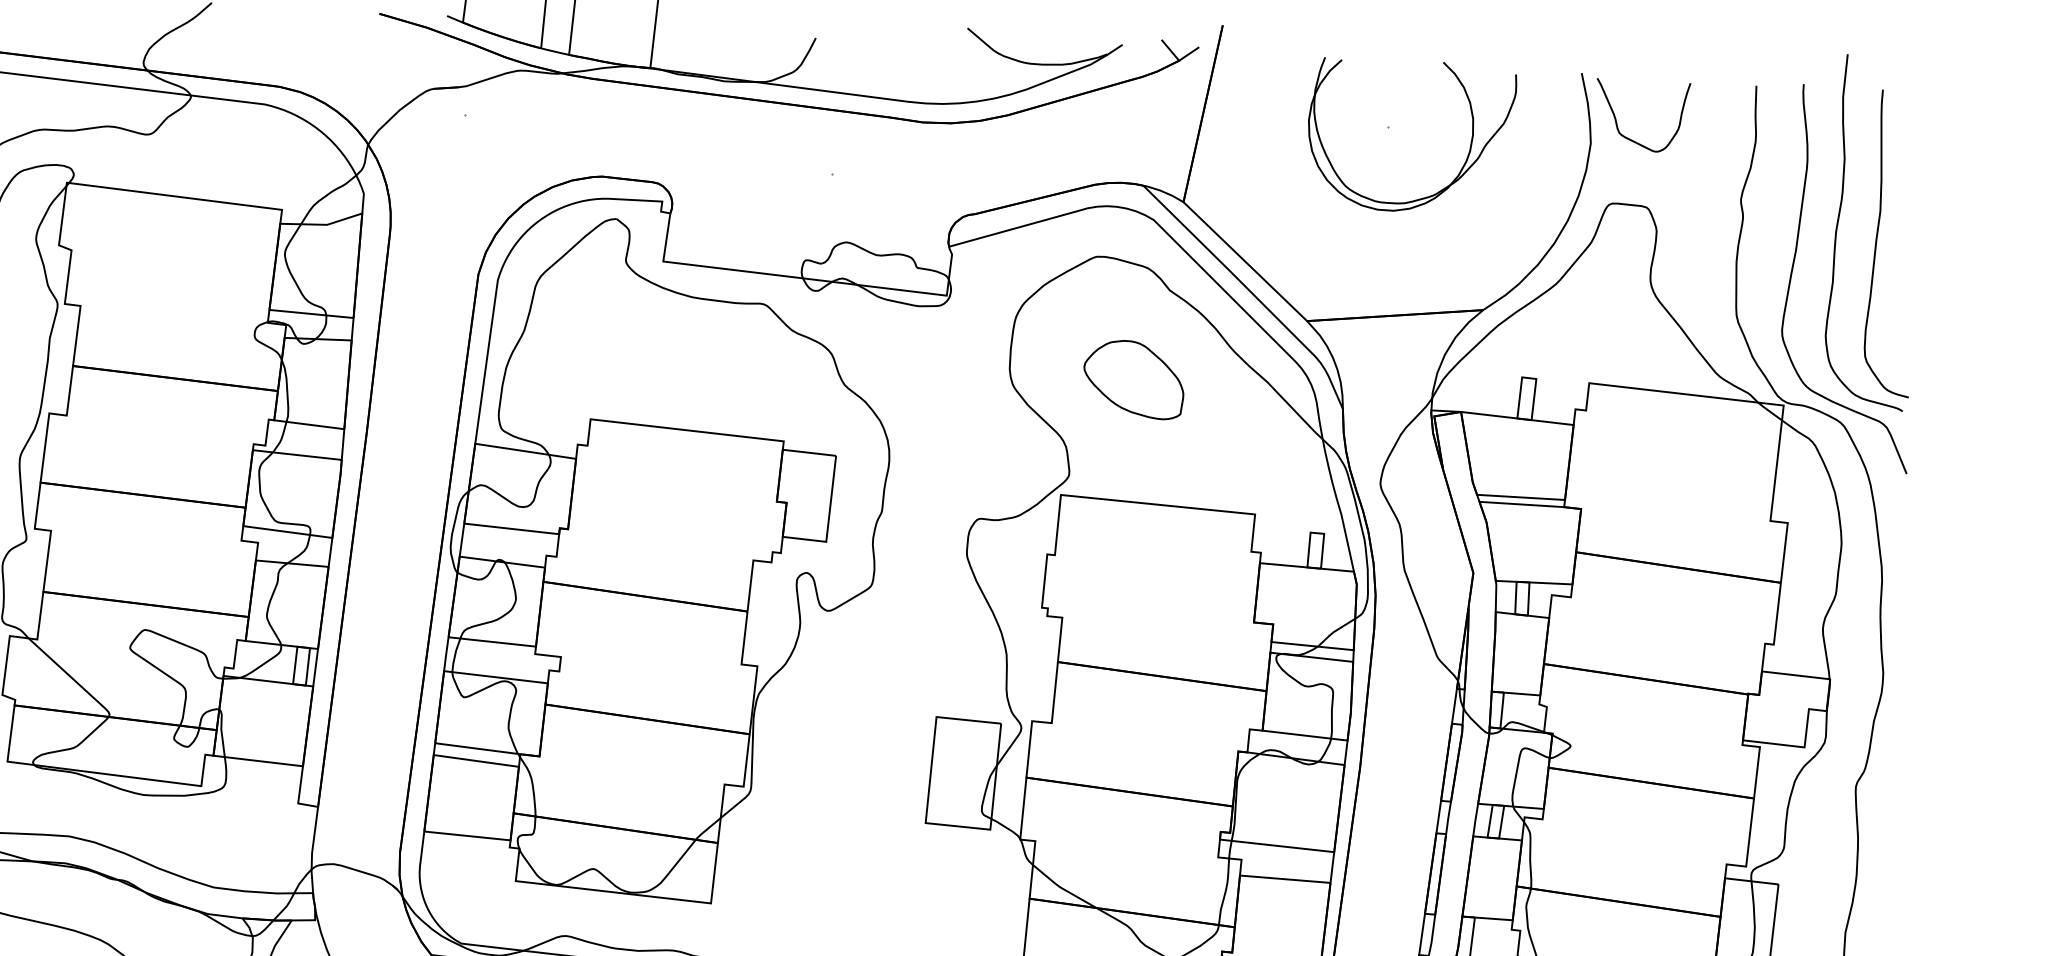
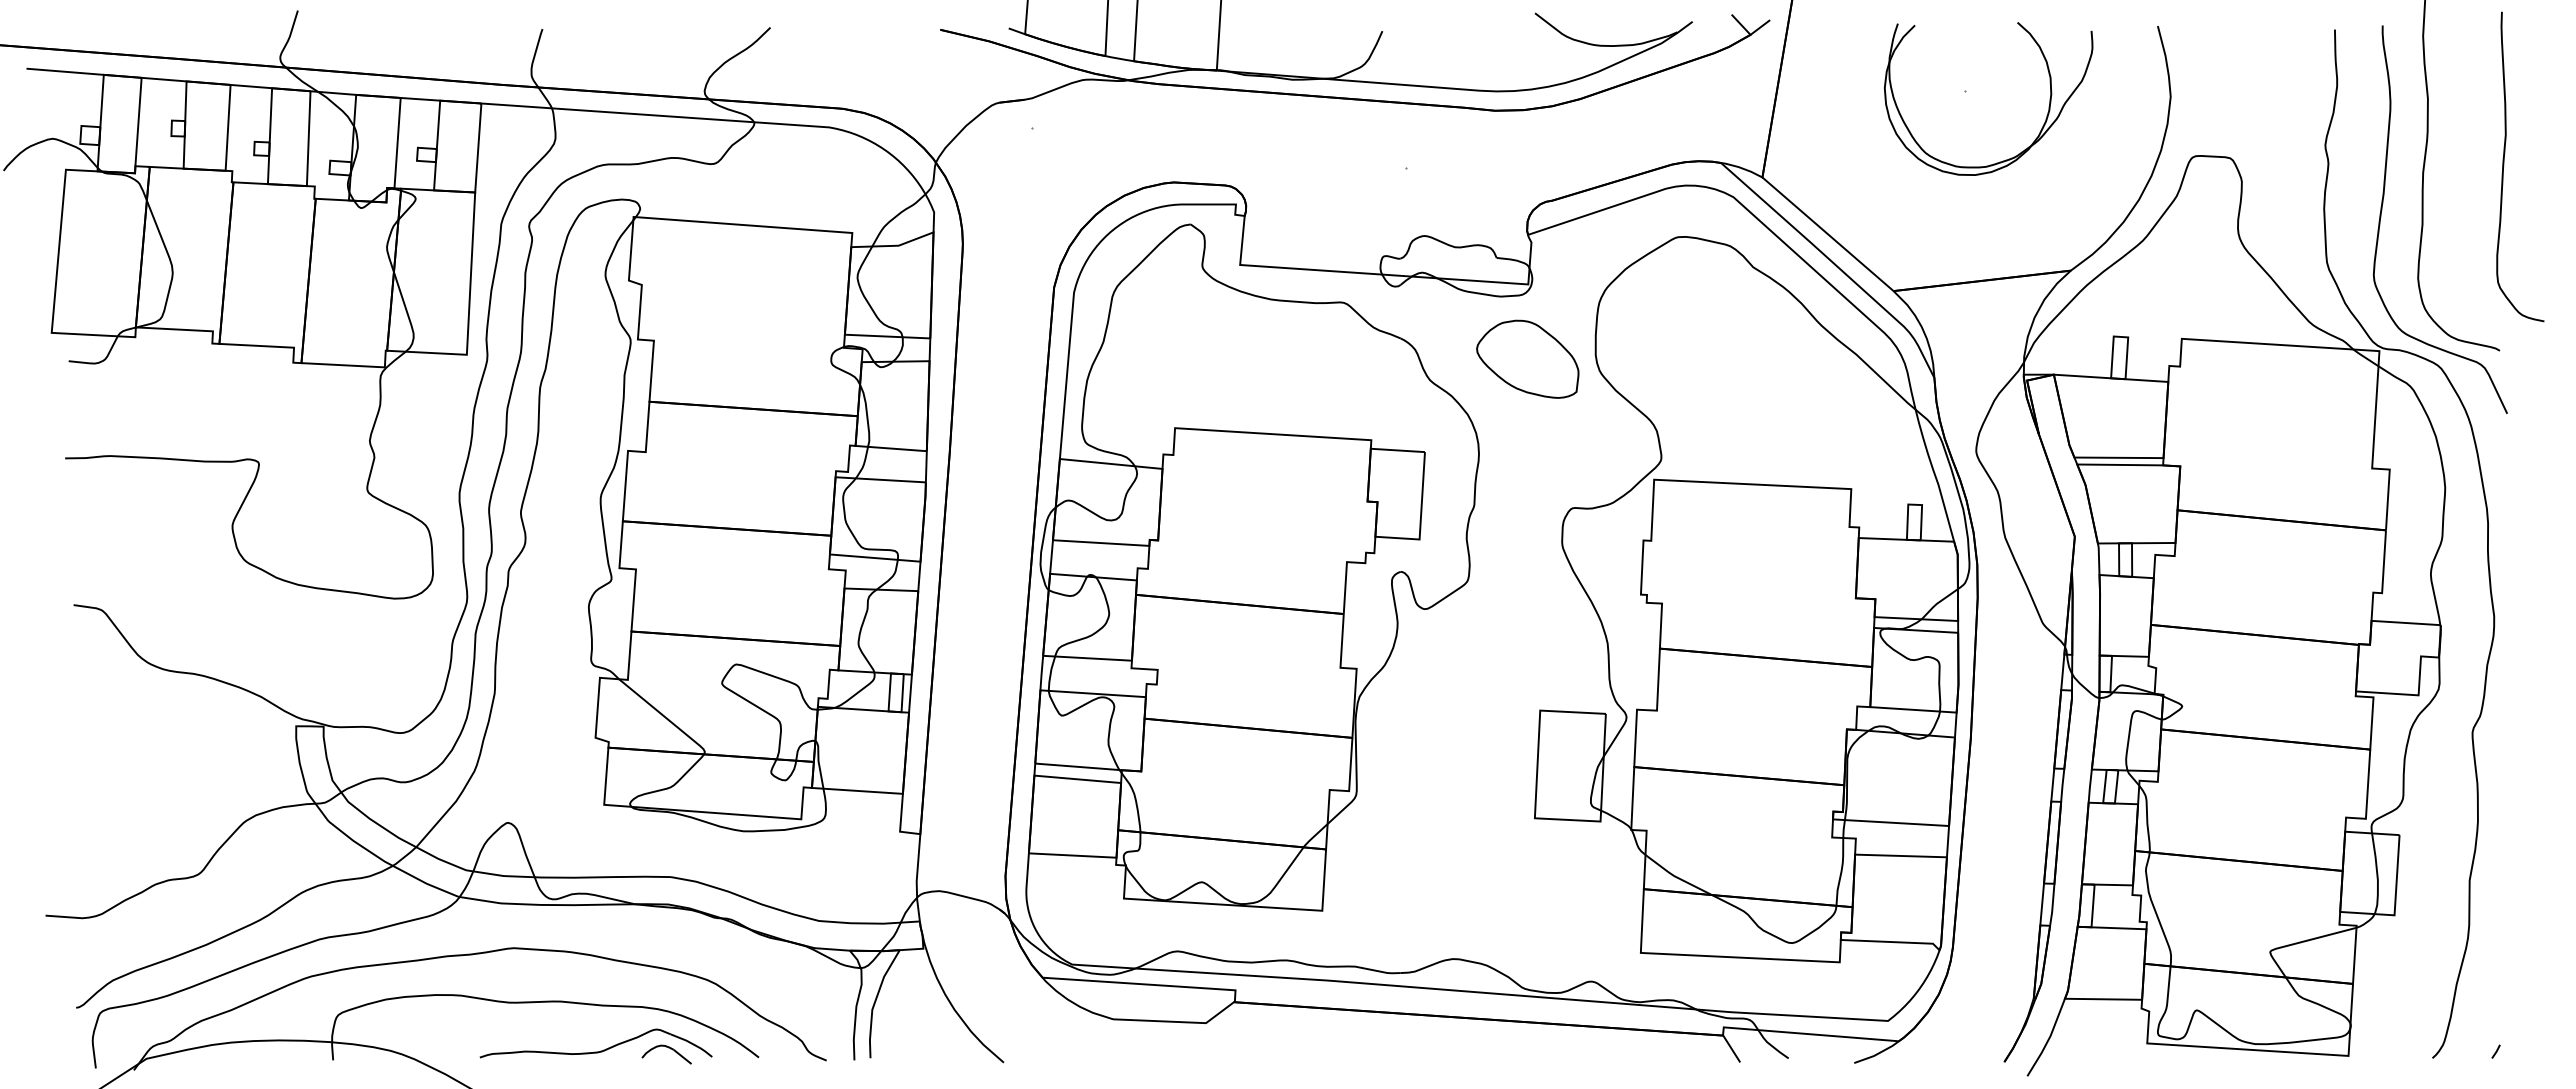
curve: (1617, 122) -> (2196, 74), removed
curve: (1877, 242) -> (2504, 166), moved
part: (1133, 378) -> (1527, 358), moved

